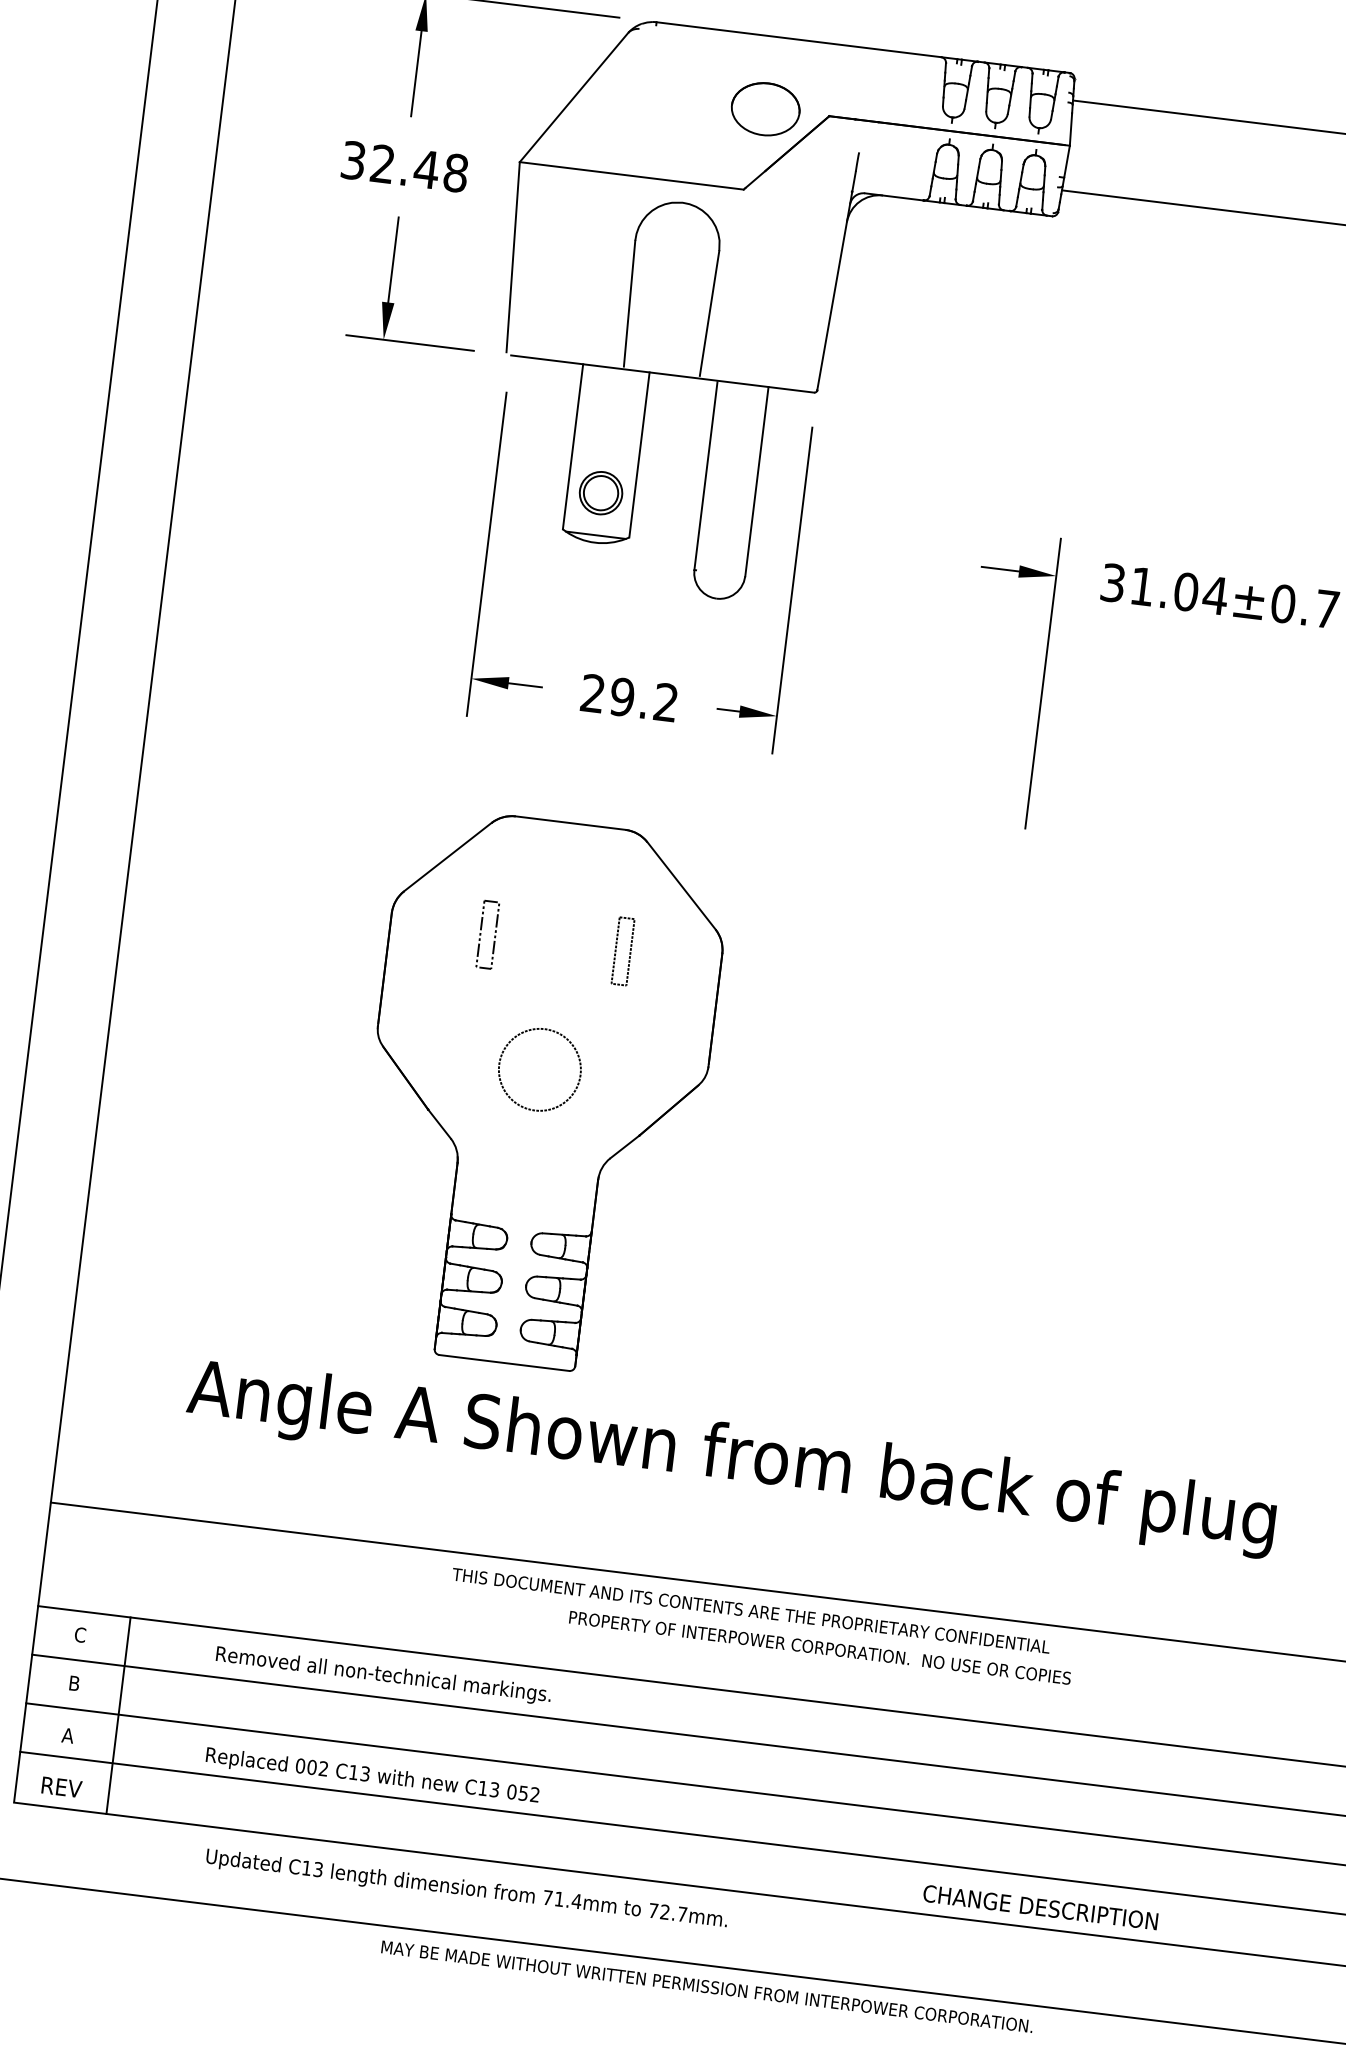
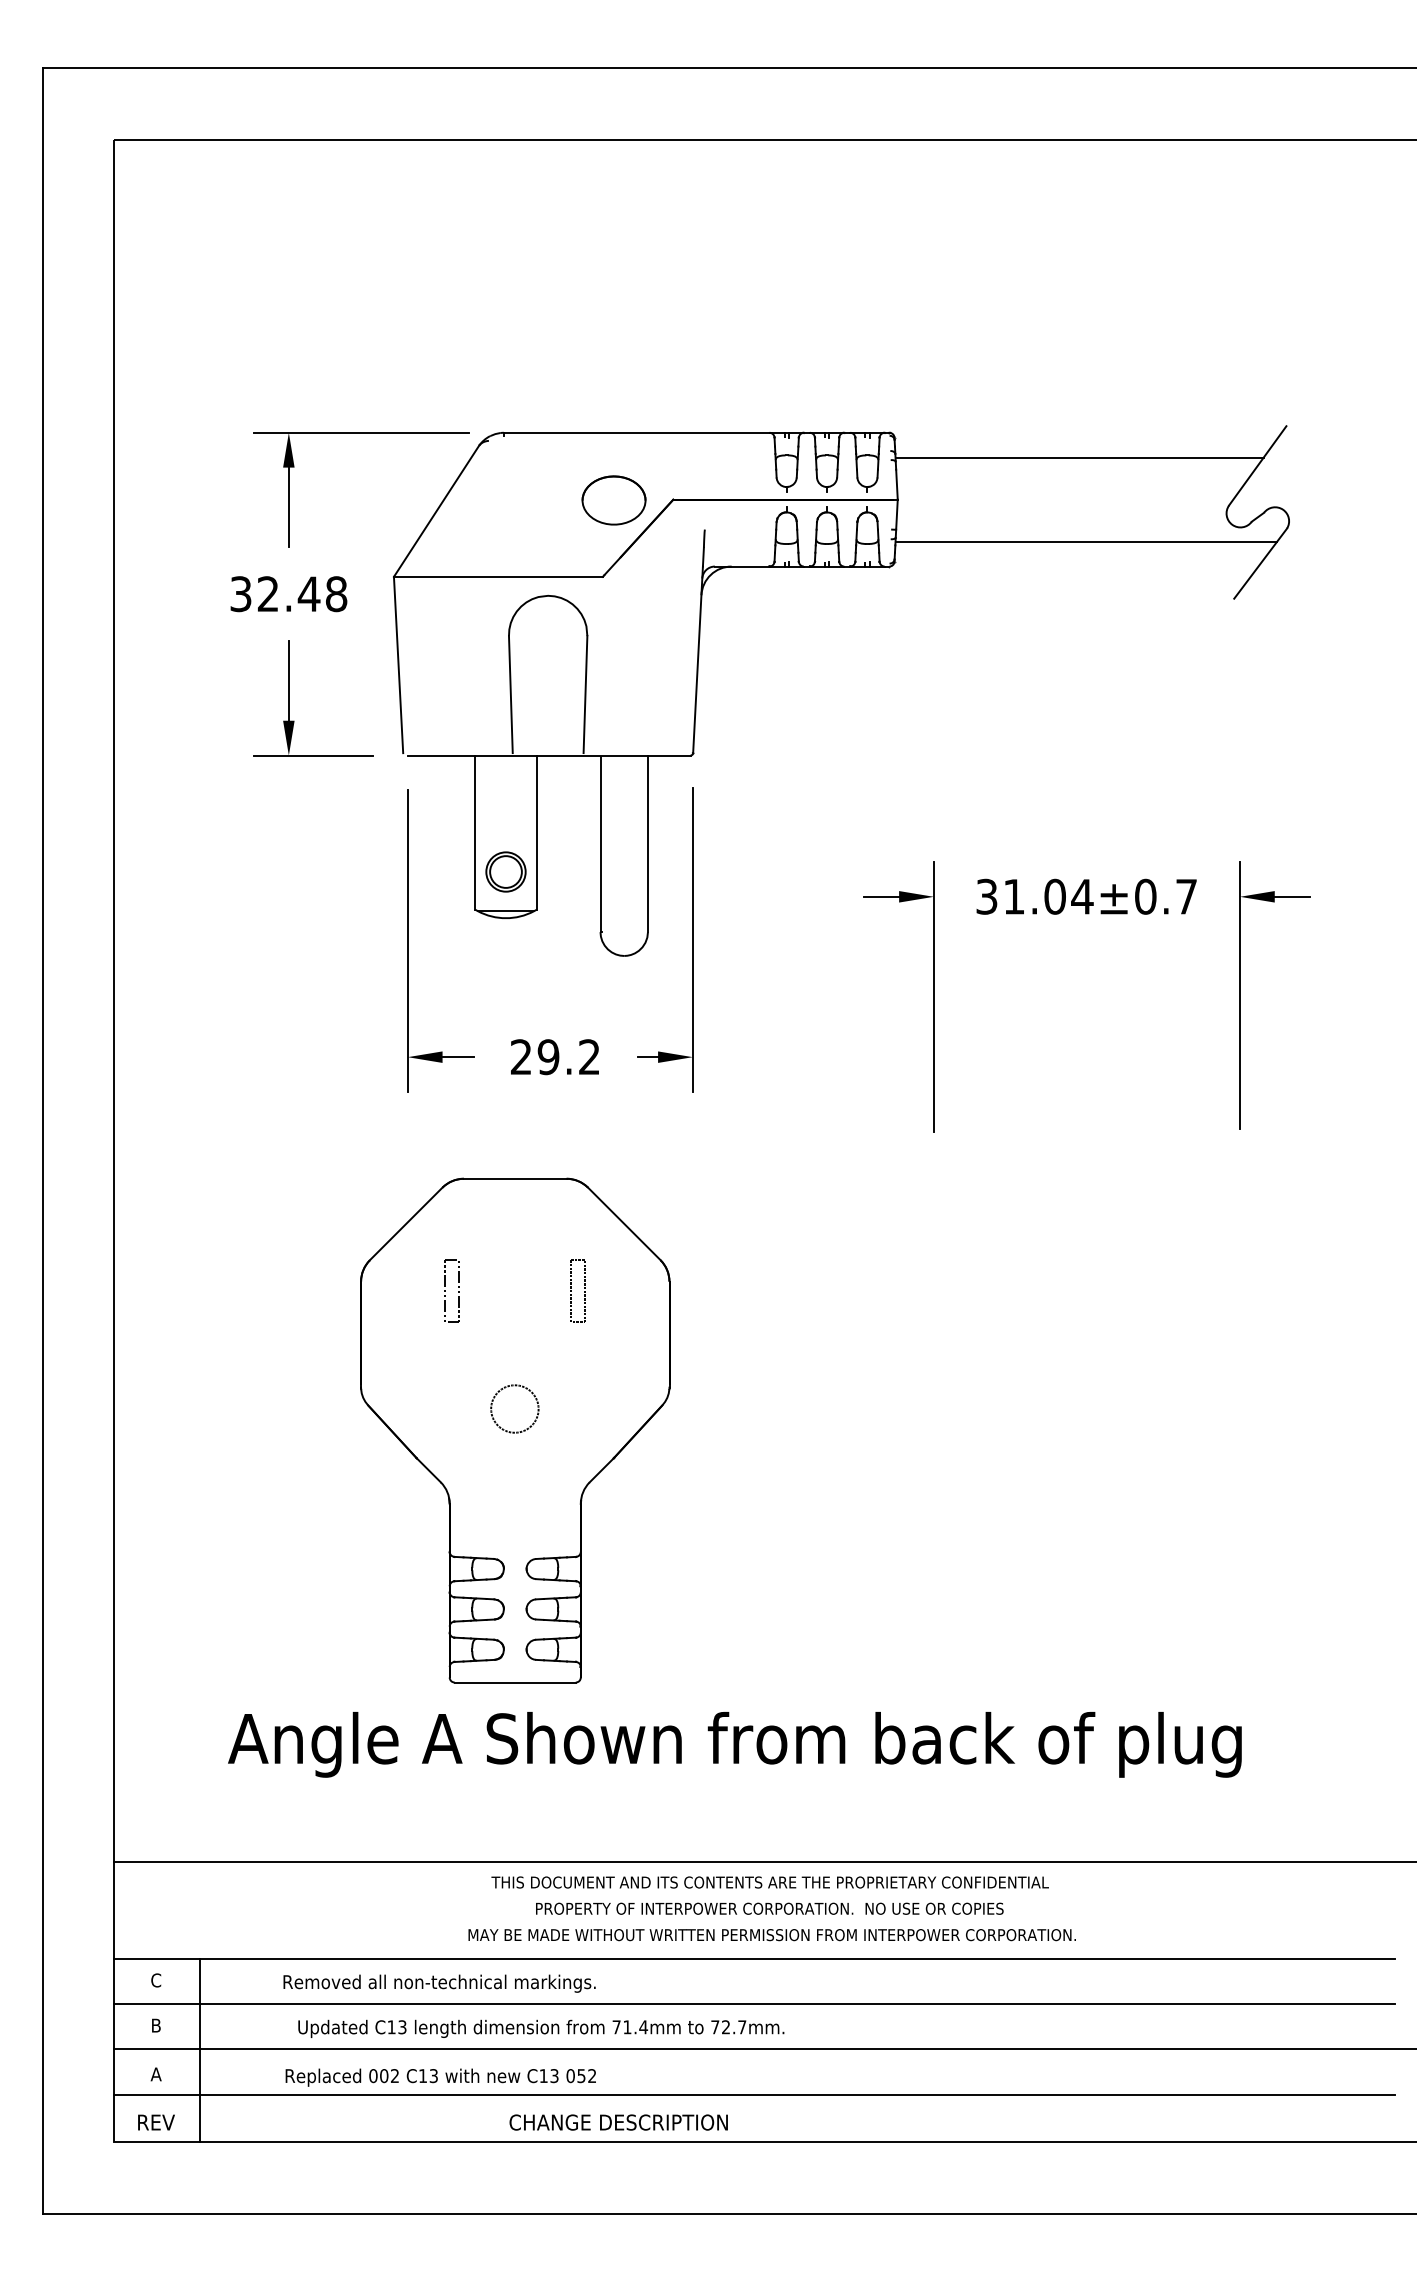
circle: (539, 1069) -> (514, 1408), size x0.62
text: (819, 1647) -> (769, 1908), moved
text: (467, 1889) -> (541, 2028), moved
text: (1040, 1907) -> (618, 2122), moved
text: (706, 1987) -> (771, 1935), moved

